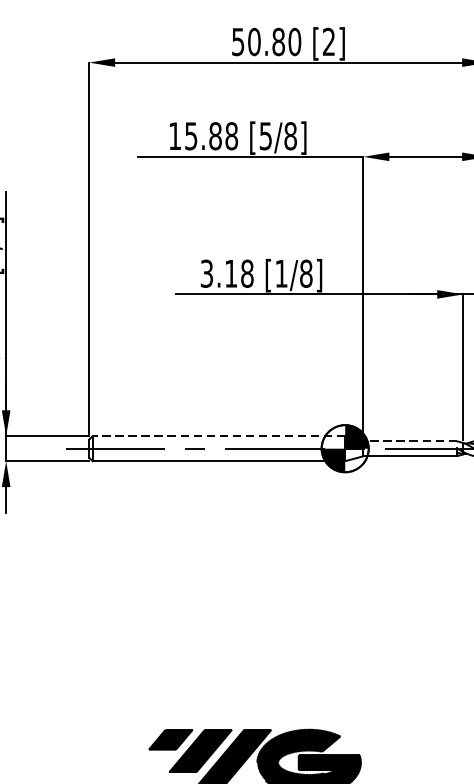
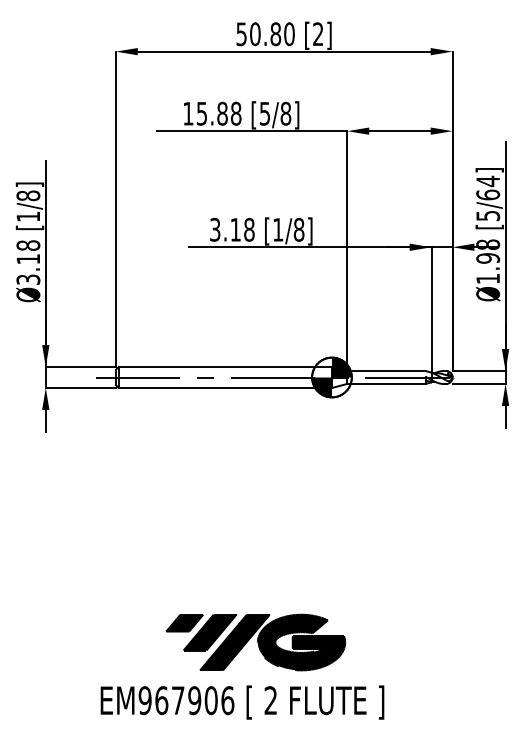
line: (219, 435) -> (225, 366), dashed -> solid
line: (409, 441) -> (386, 371), dashed -> solid

